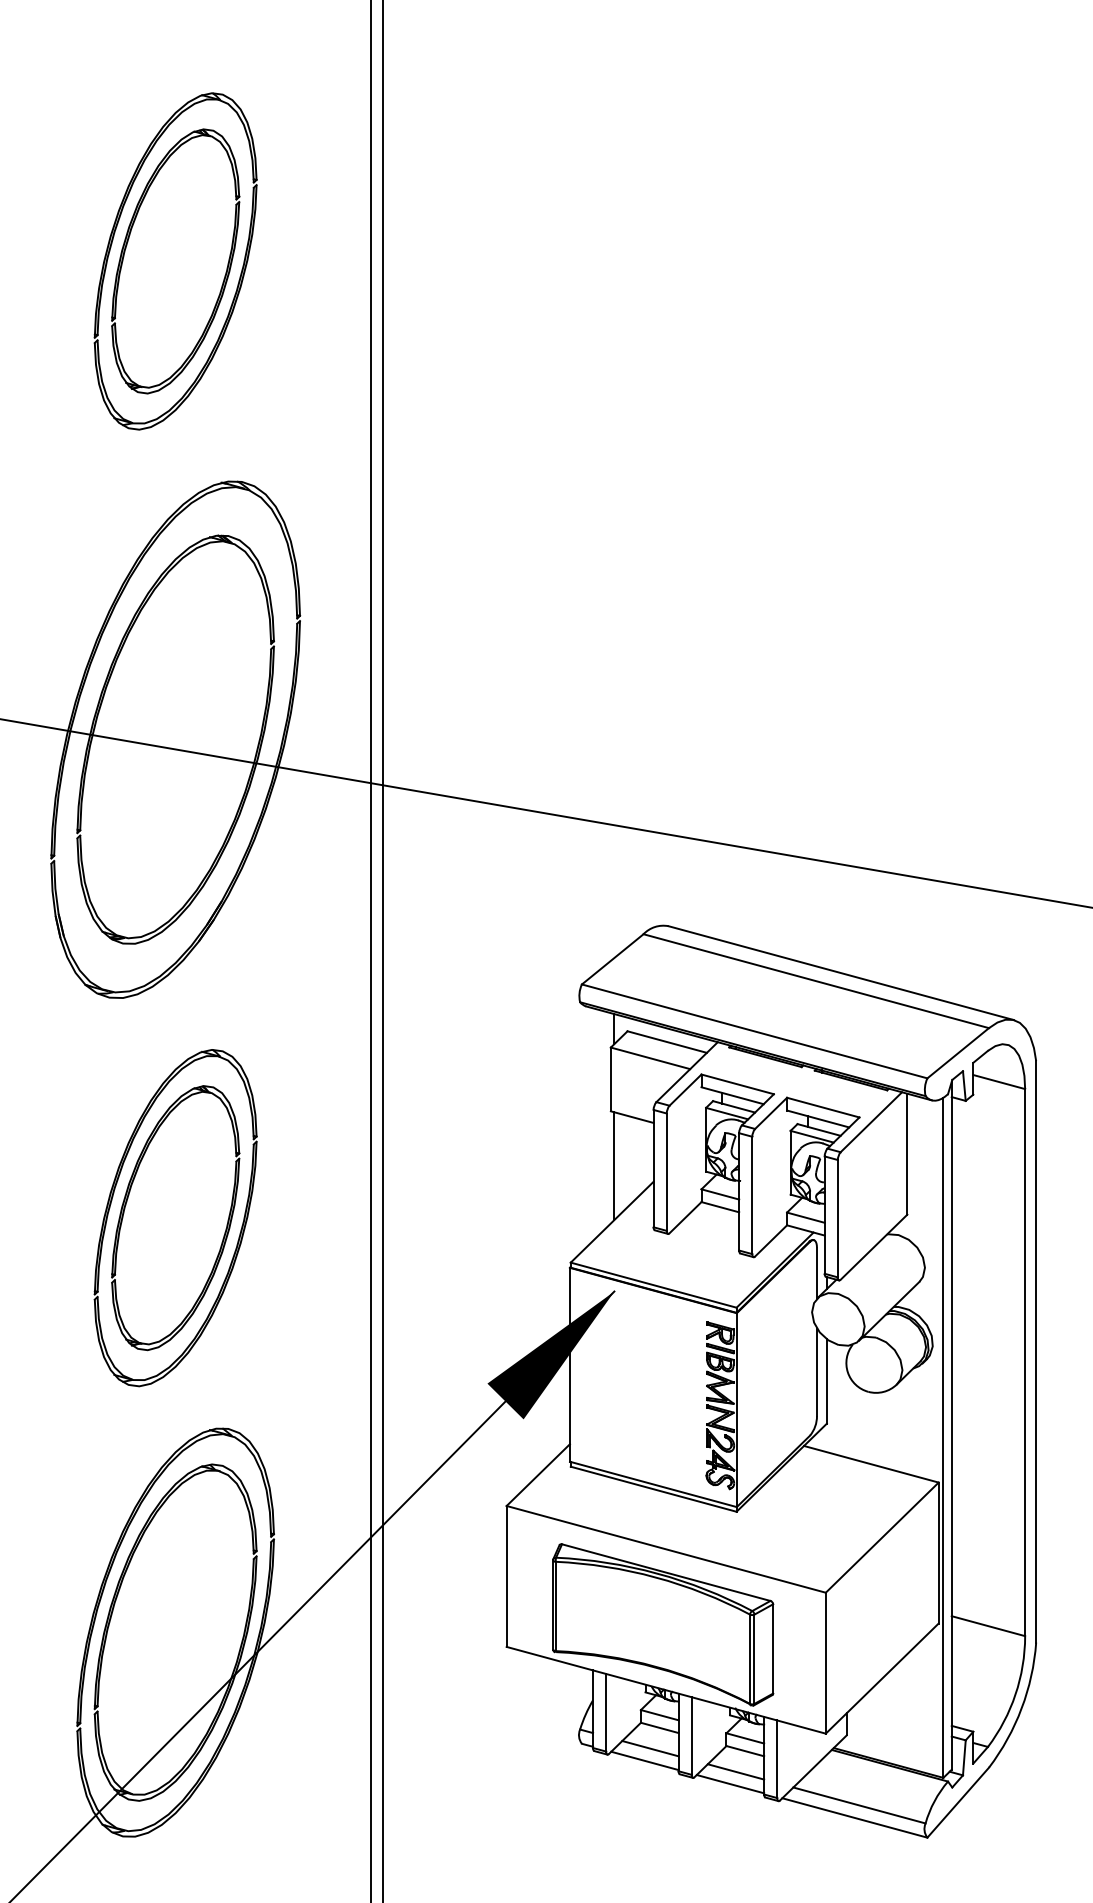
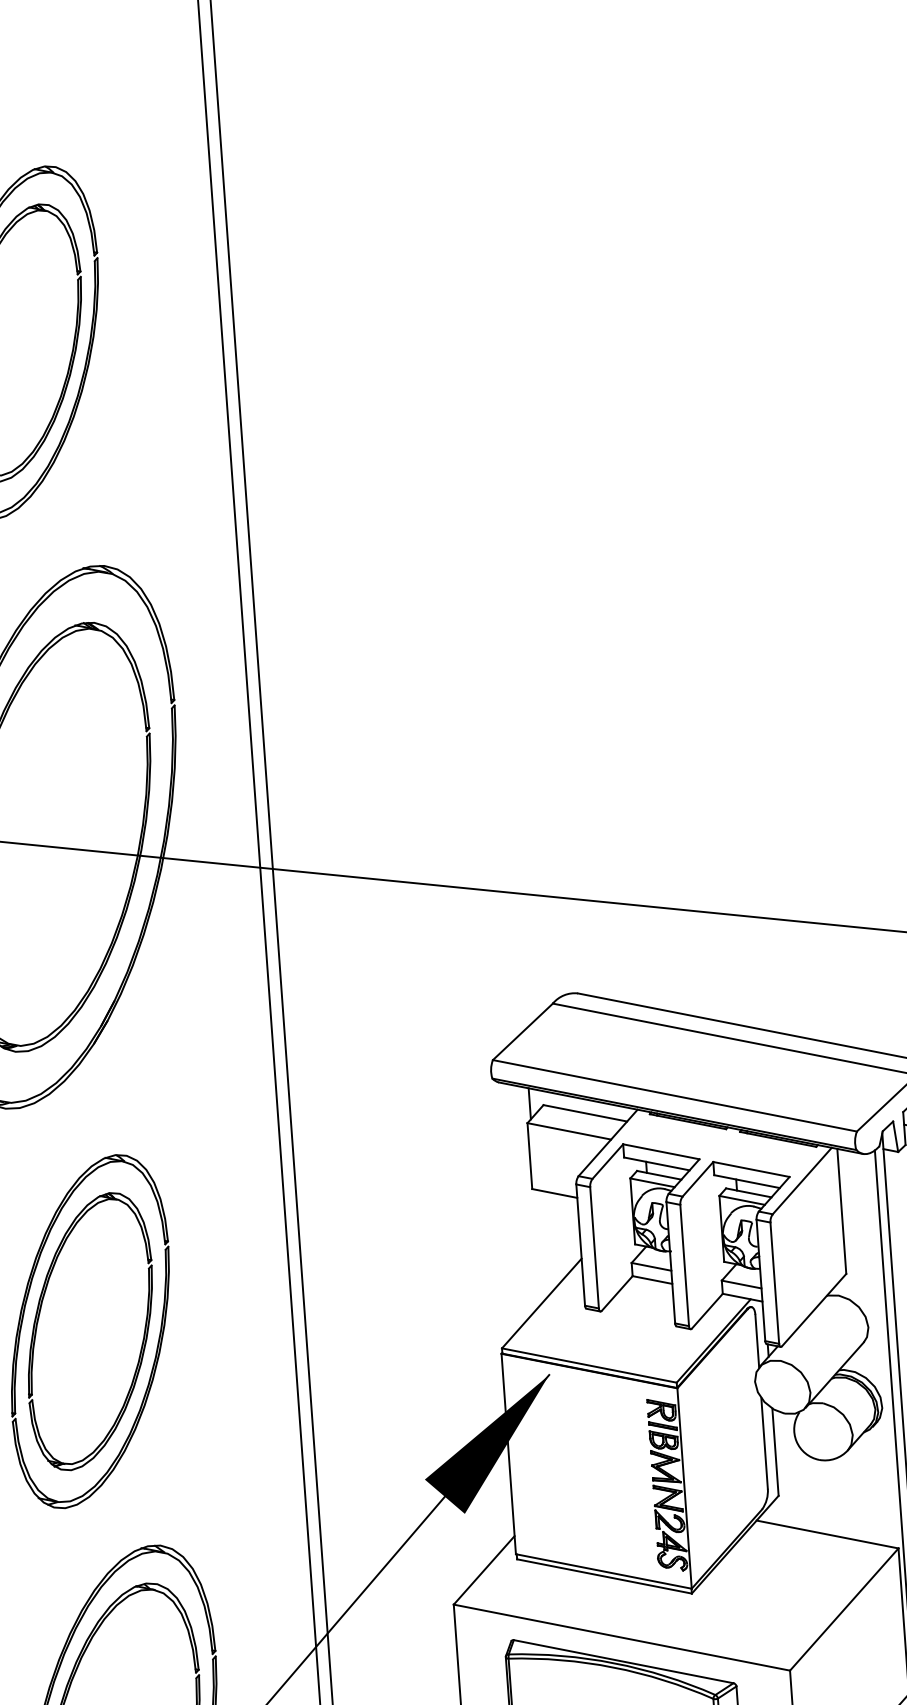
line: (614, 1166) -> (540, 1245), removed

